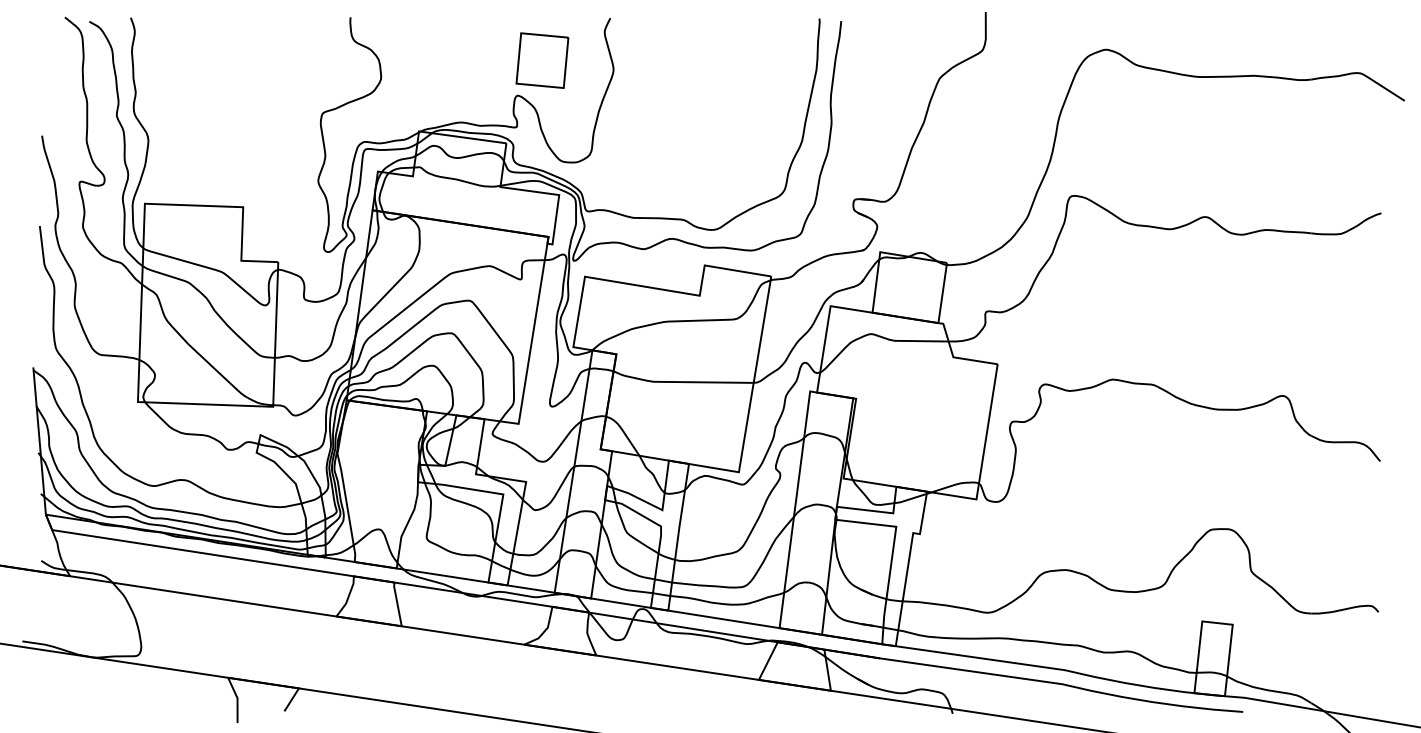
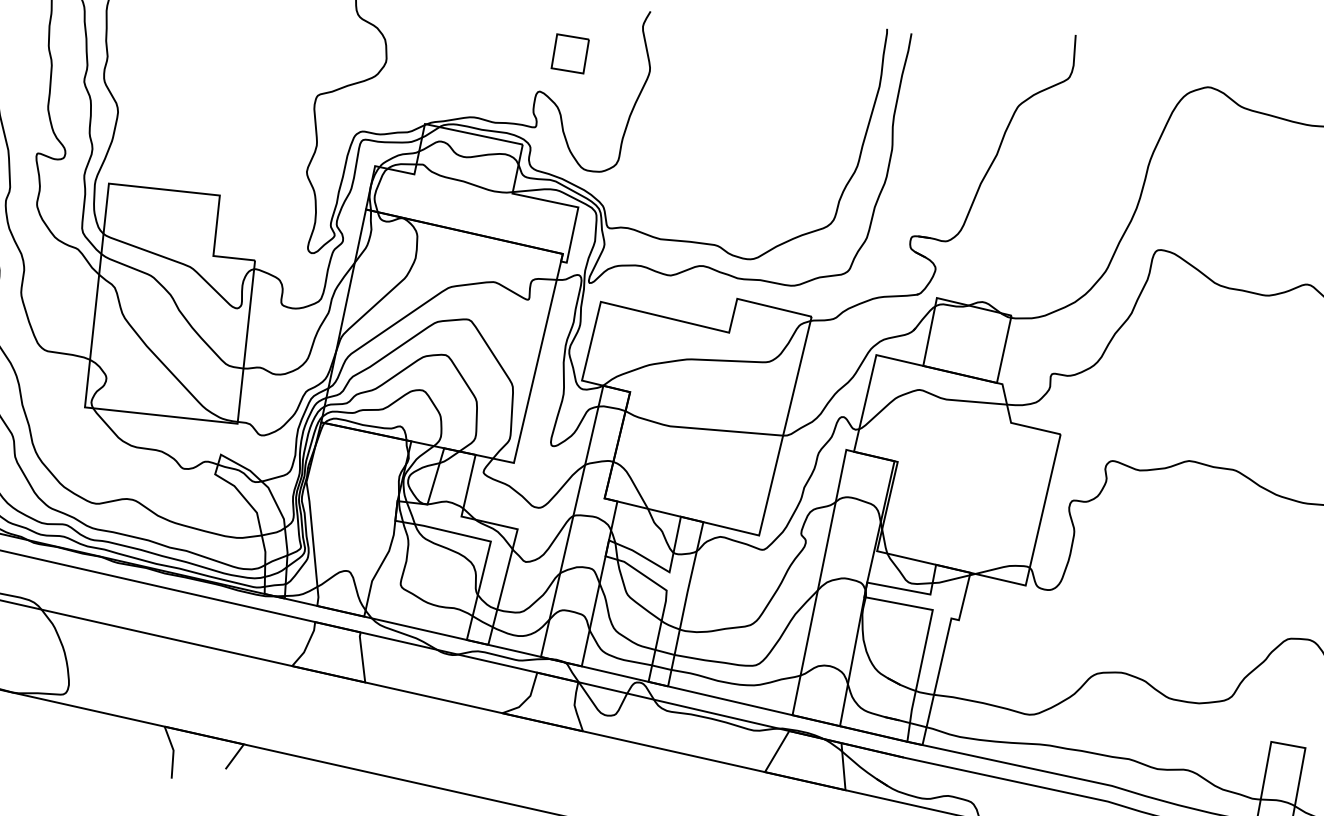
part: (542, 60) -> (570, 53), size x0.6

